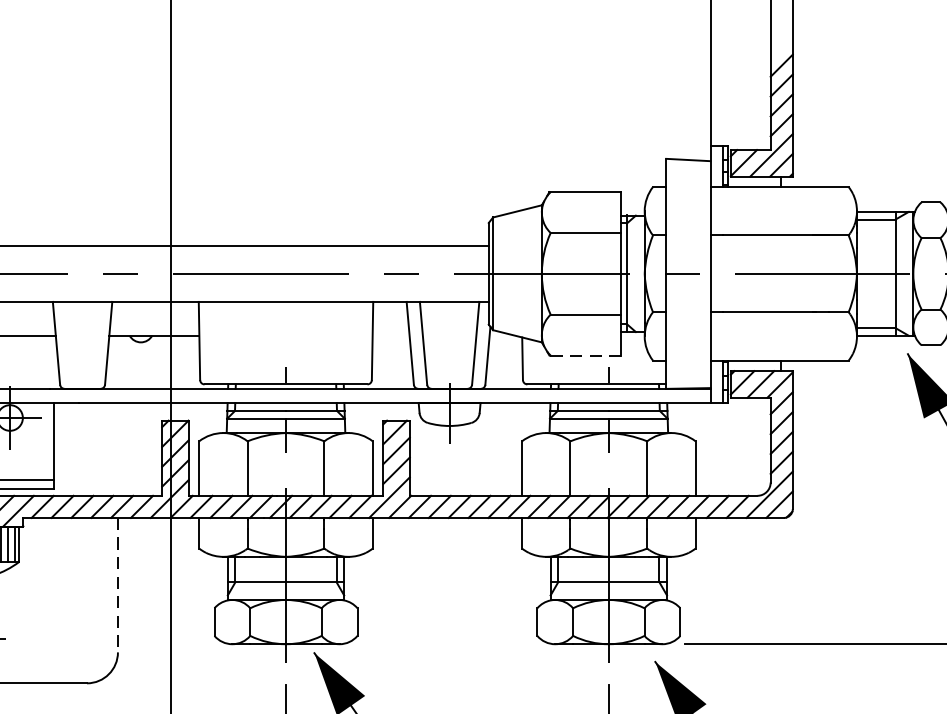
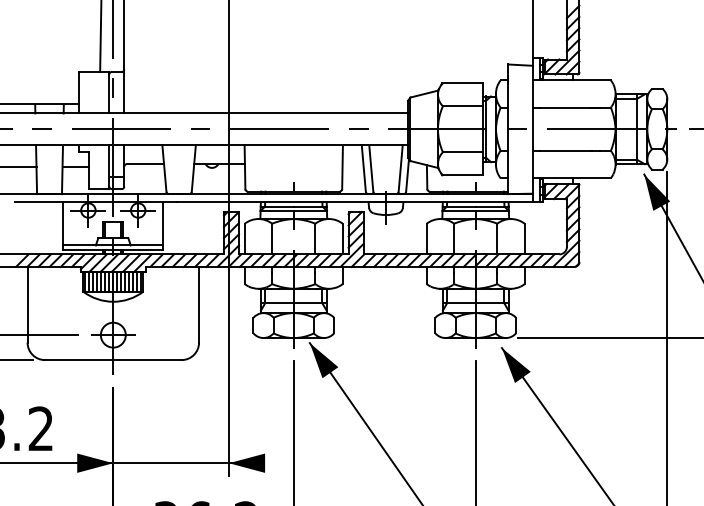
line: (585, 355) -> (462, 175), dashed -> solid
line: (118, 584) -> (199, 304), dashed -> solid

